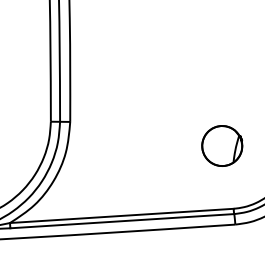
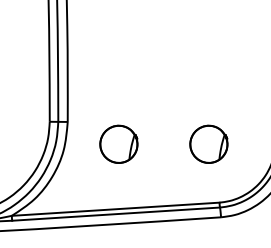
part: (124, 145) -> (118, 143), added

